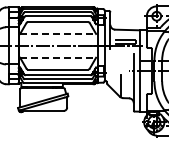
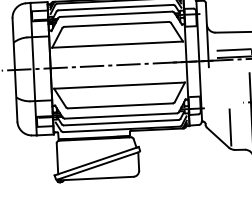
line: (58, 33) -> (118, 43), dashed -> solid
line: (58, 57) -> (120, 85), dashed -> solid

